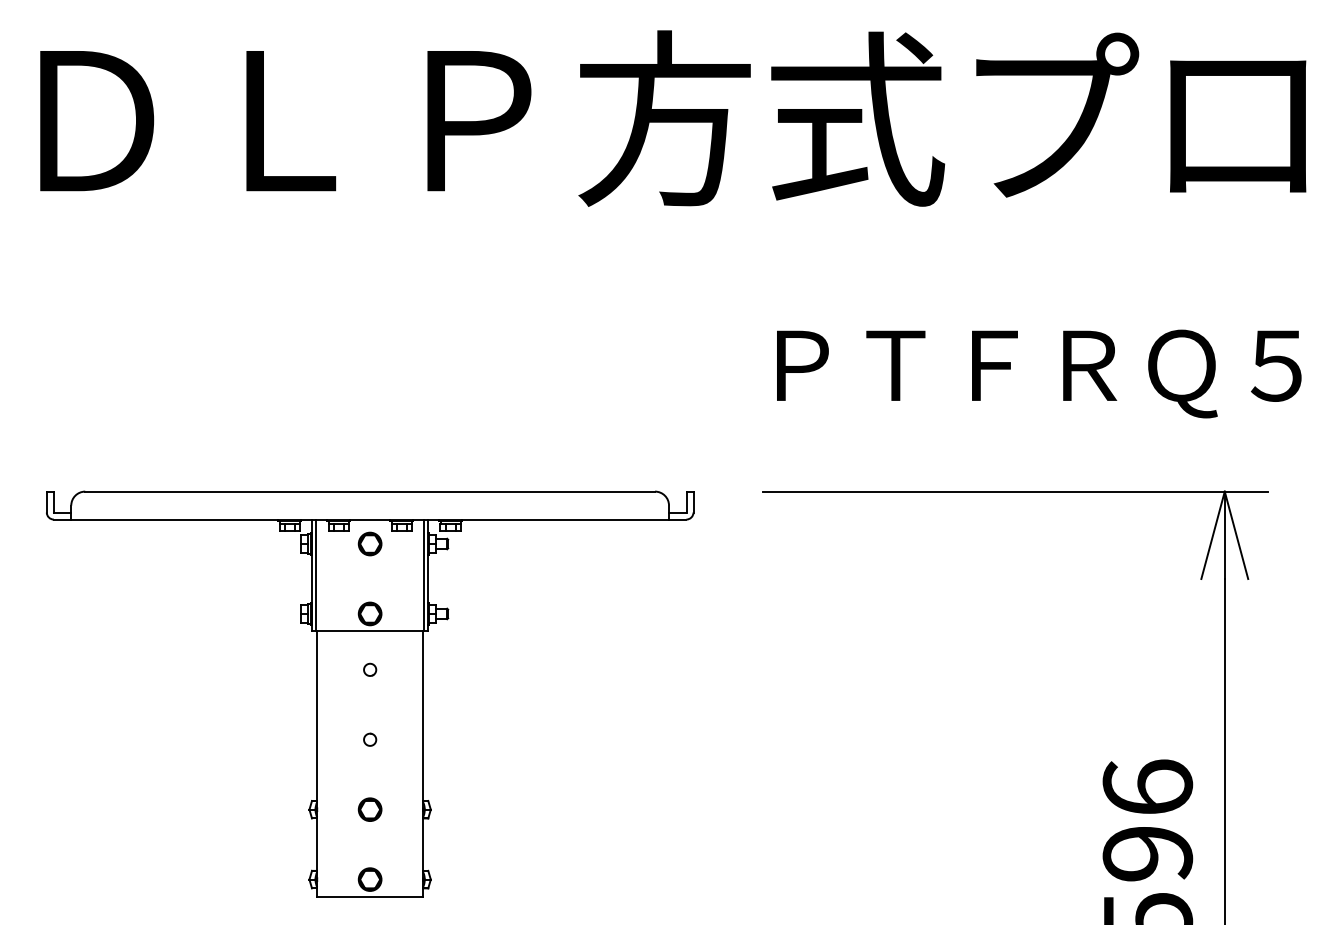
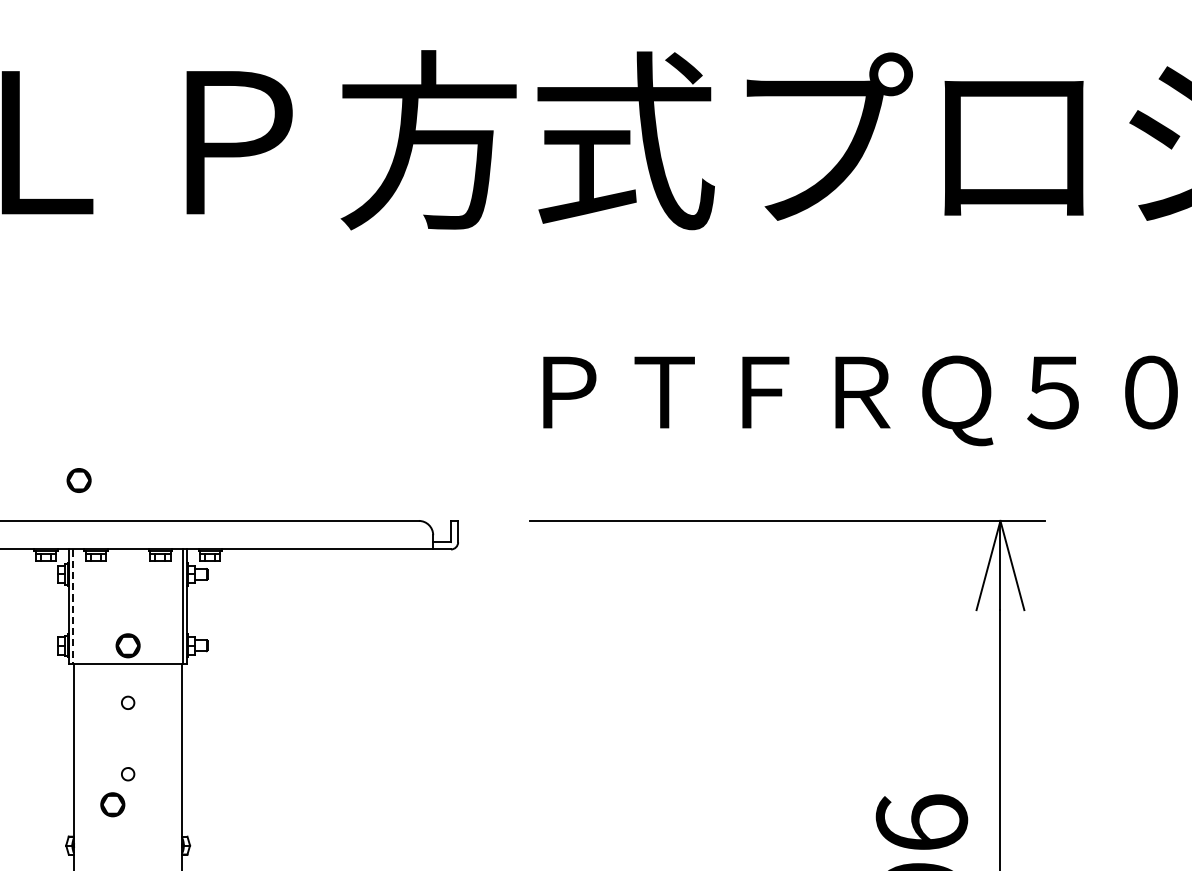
part: (369, 543) -> (78, 479), moved
line: (316, 575) -> (73, 606), solid -> dashed
part: (369, 809) -> (112, 804), moved

